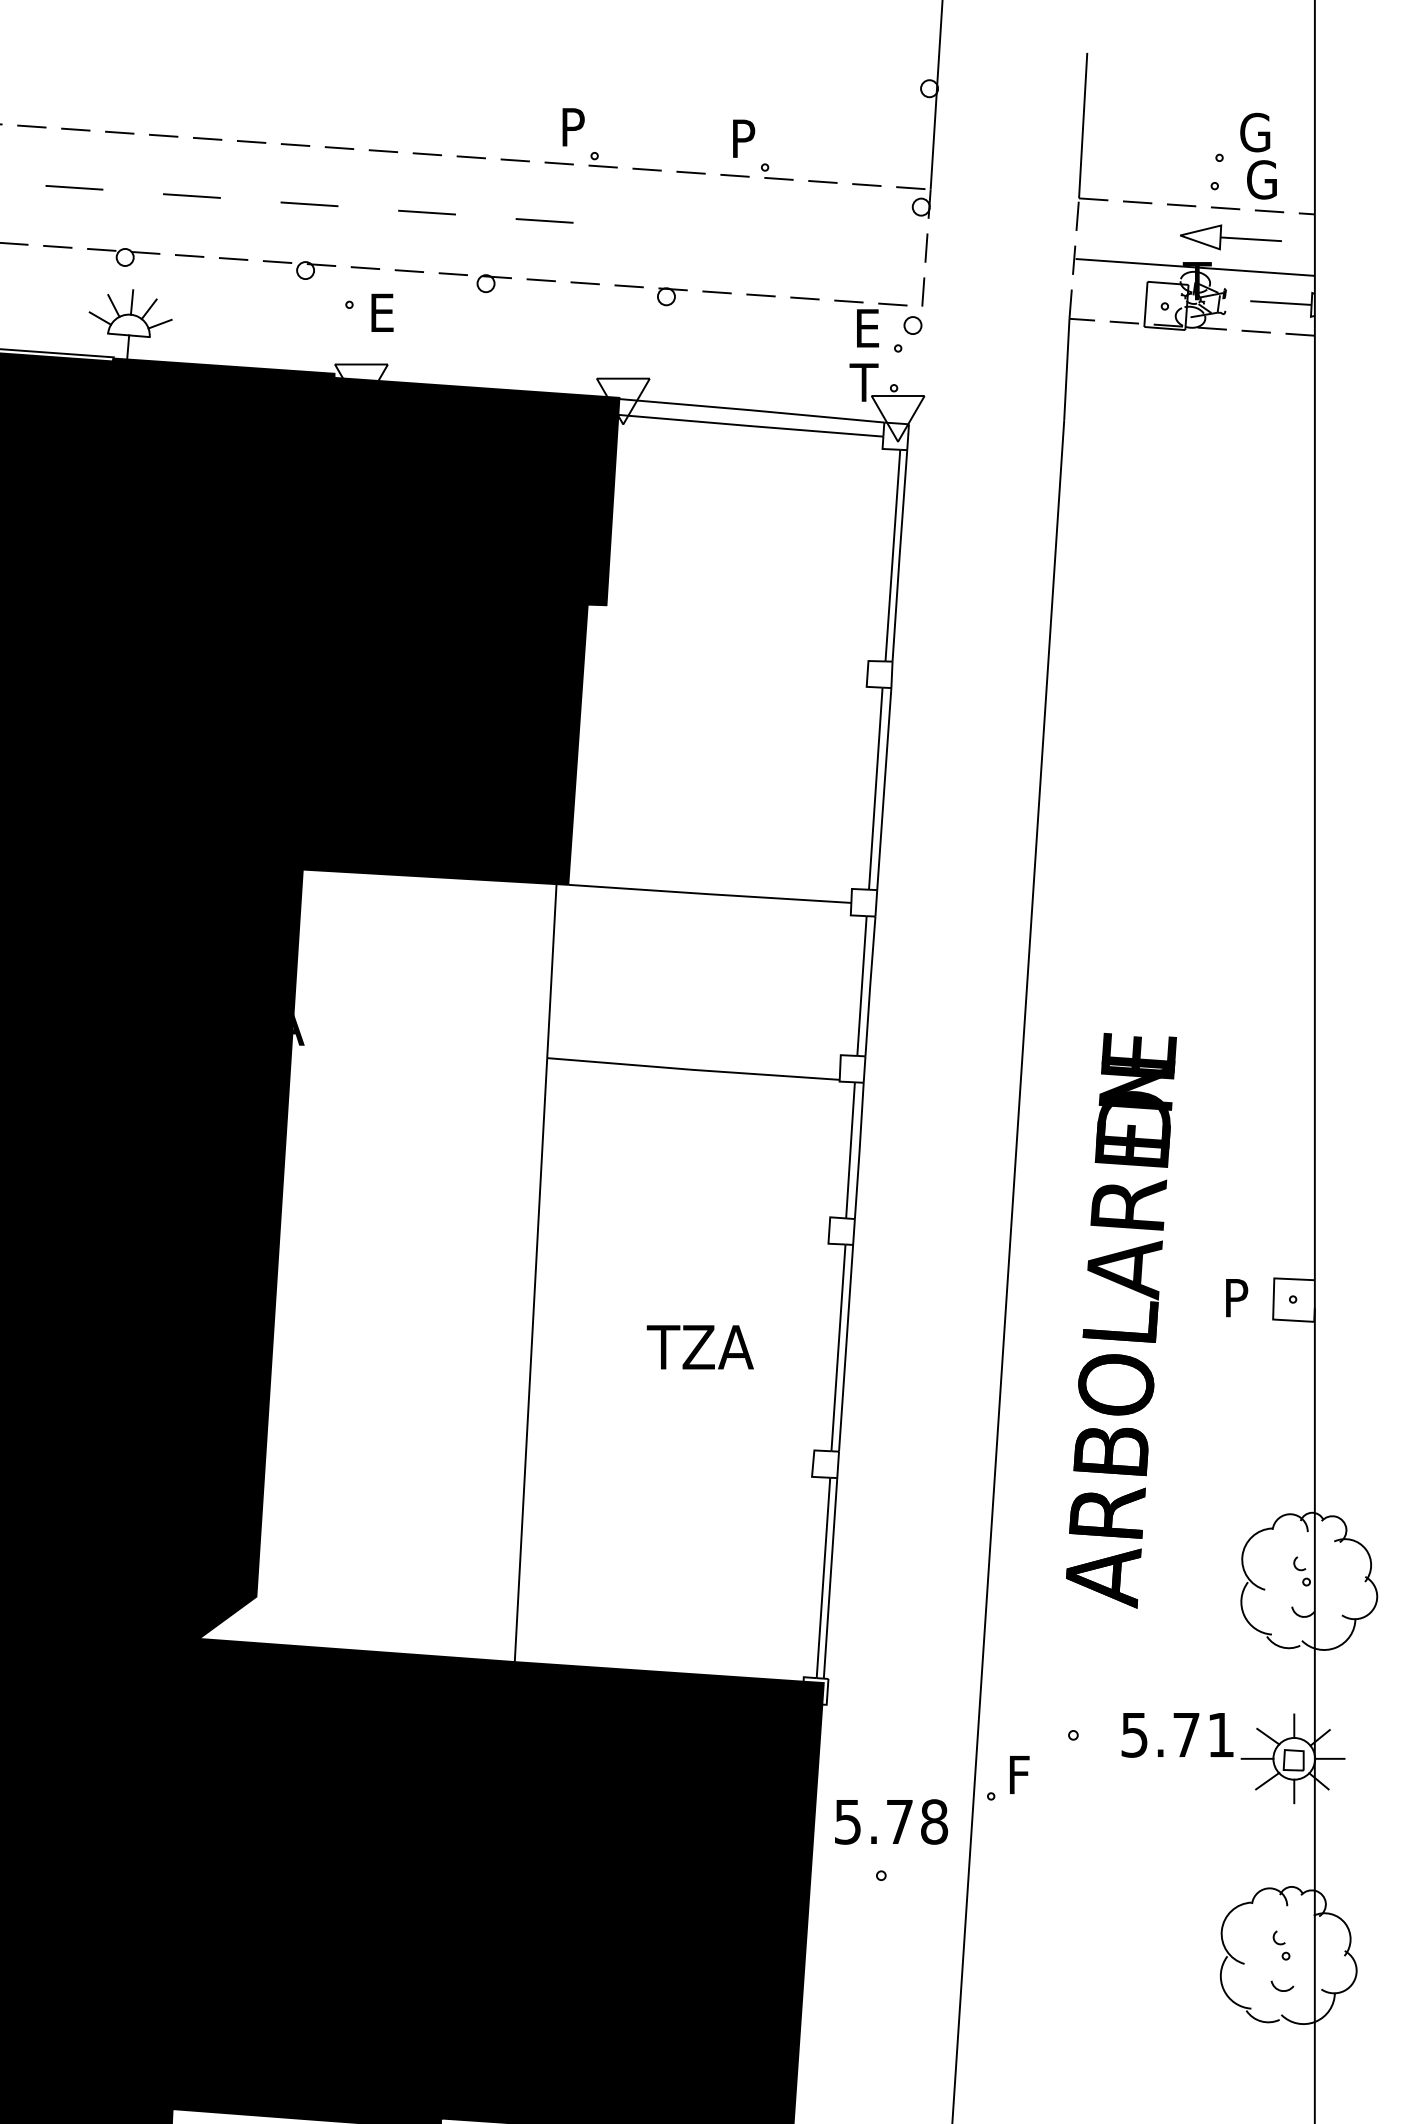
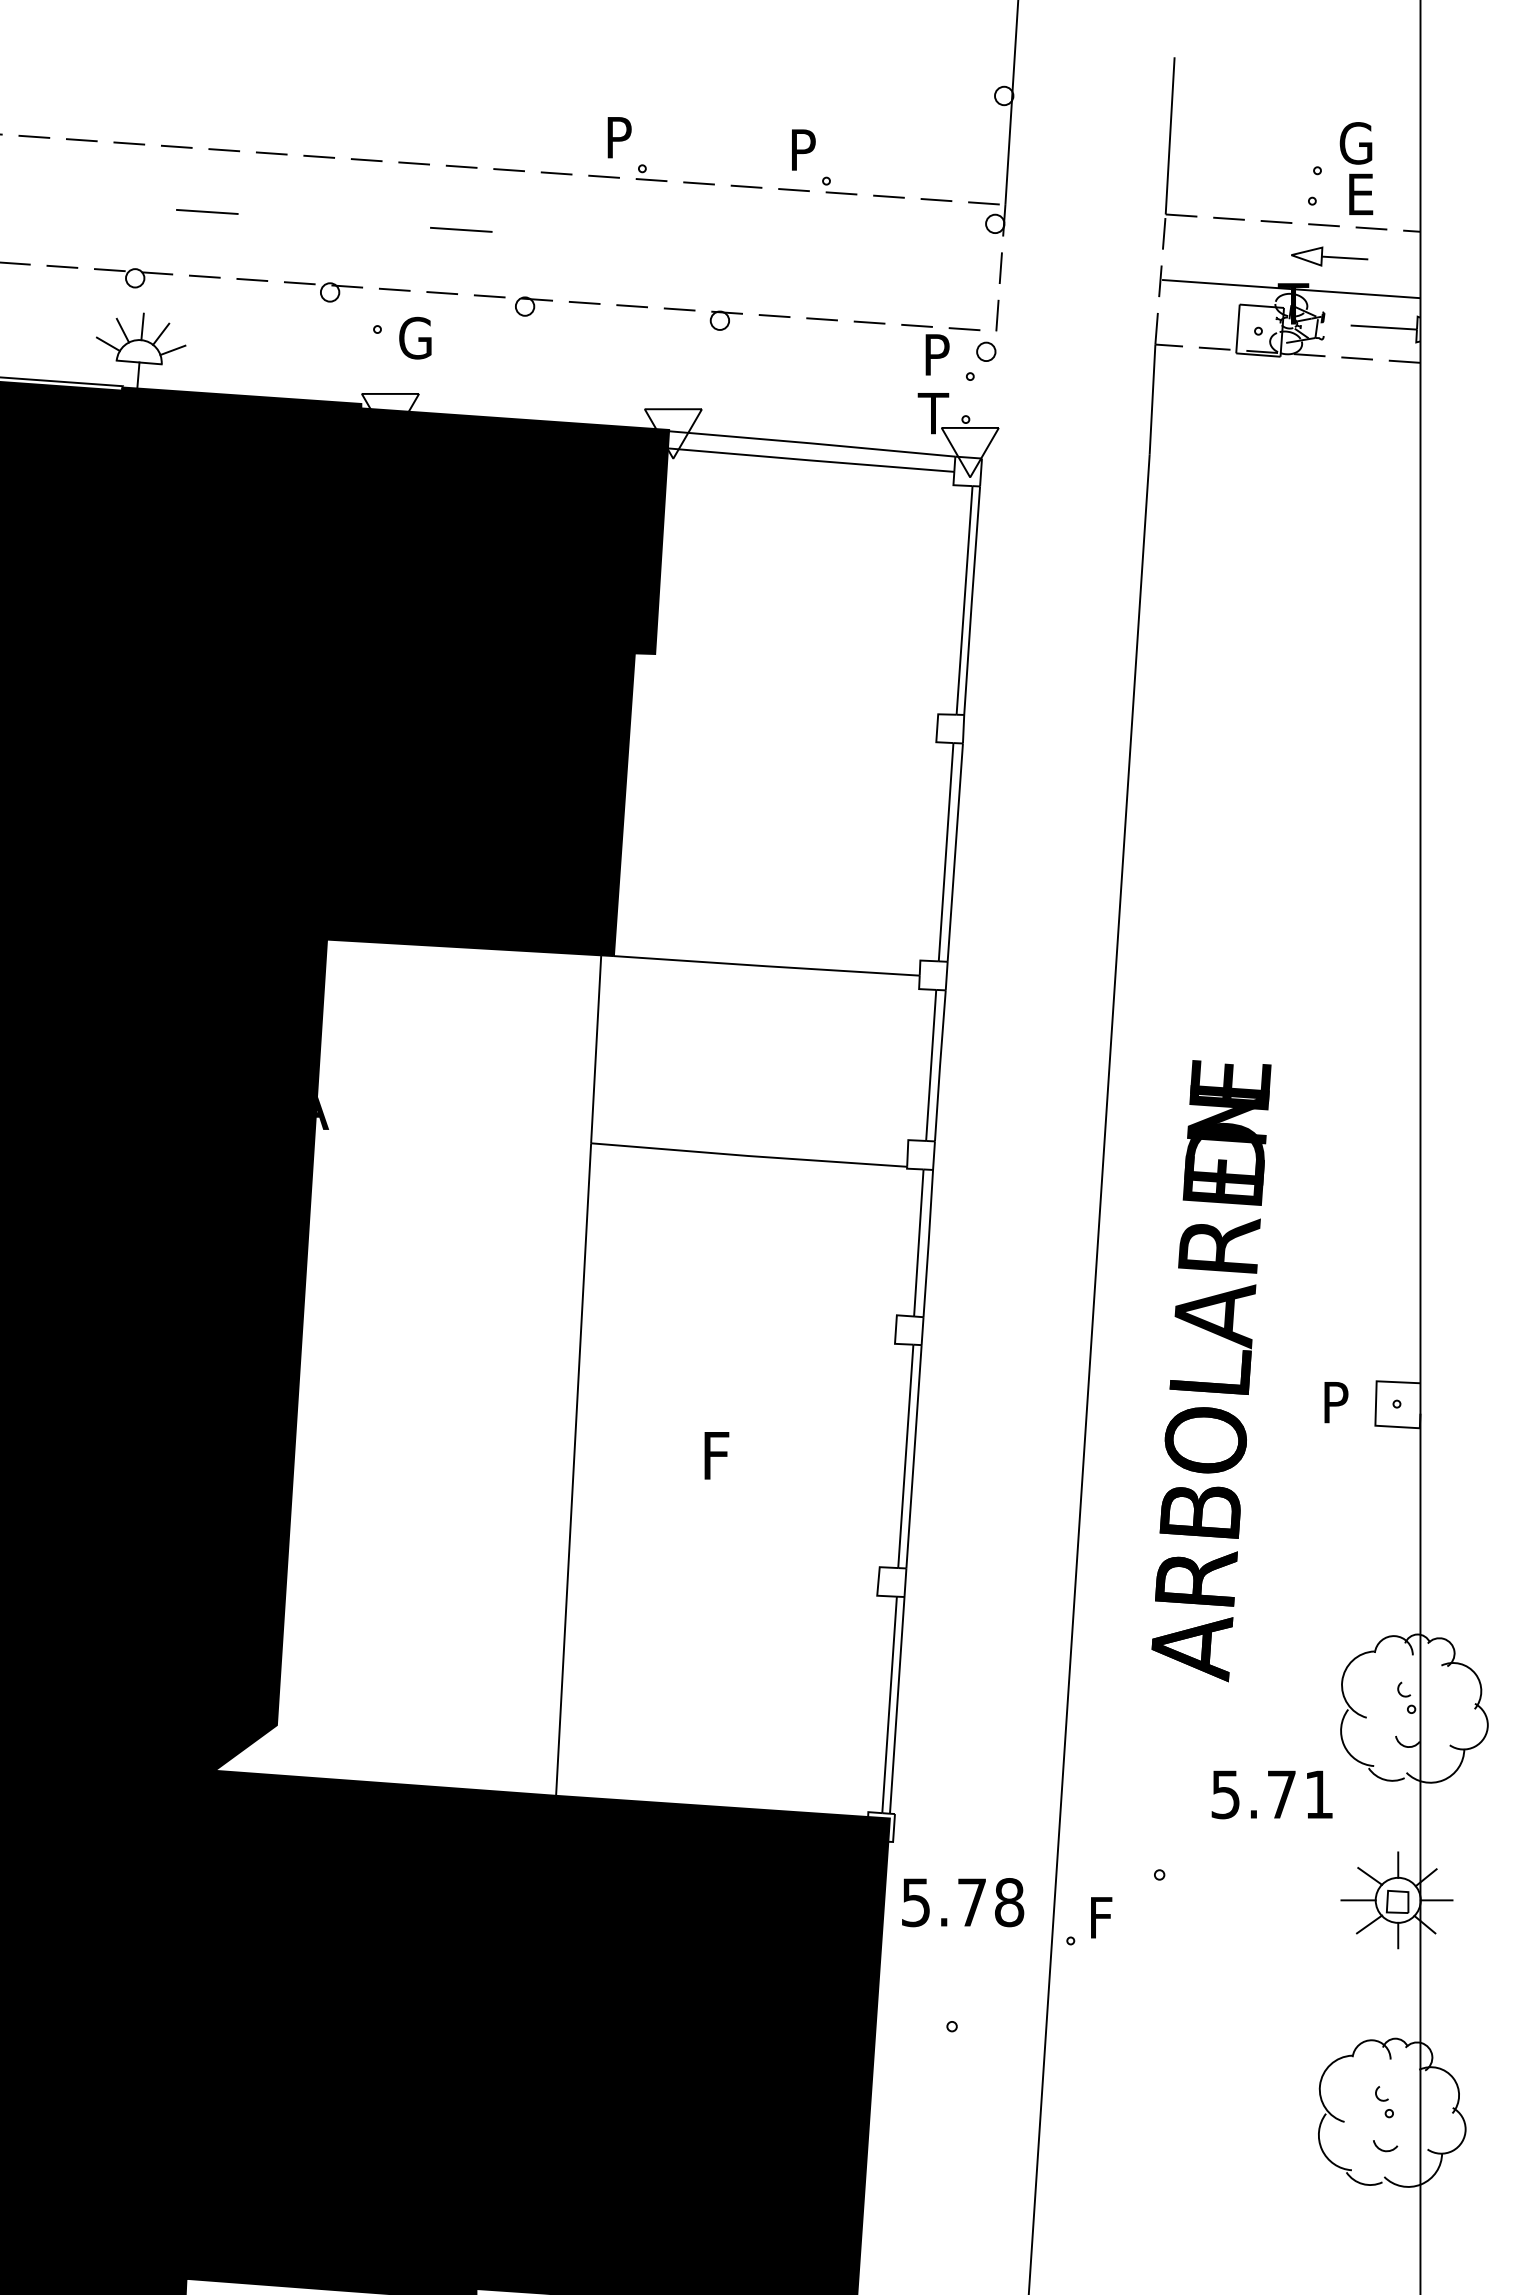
text: (1262, 179) -> (1363, 194), G -> E
line: (74, 187) -> (80, 202), removed
line: (309, 203) -> (334, 220), removed
line: (544, 220) -> (588, 238), removed
part: (1230, 237) -> (1329, 256), size x0.7
text: (384, 312) -> (415, 337), E -> G
text: (869, 327) -> (939, 354), E -> P
text: (1121, 1321) -> (1211, 1371), moved
text: (700, 1347) -> (756, 1455), TZA -> F
text: (1176, 1734) -> (1271, 1794), moved
text: (891, 1821) -> (963, 1902), moved

